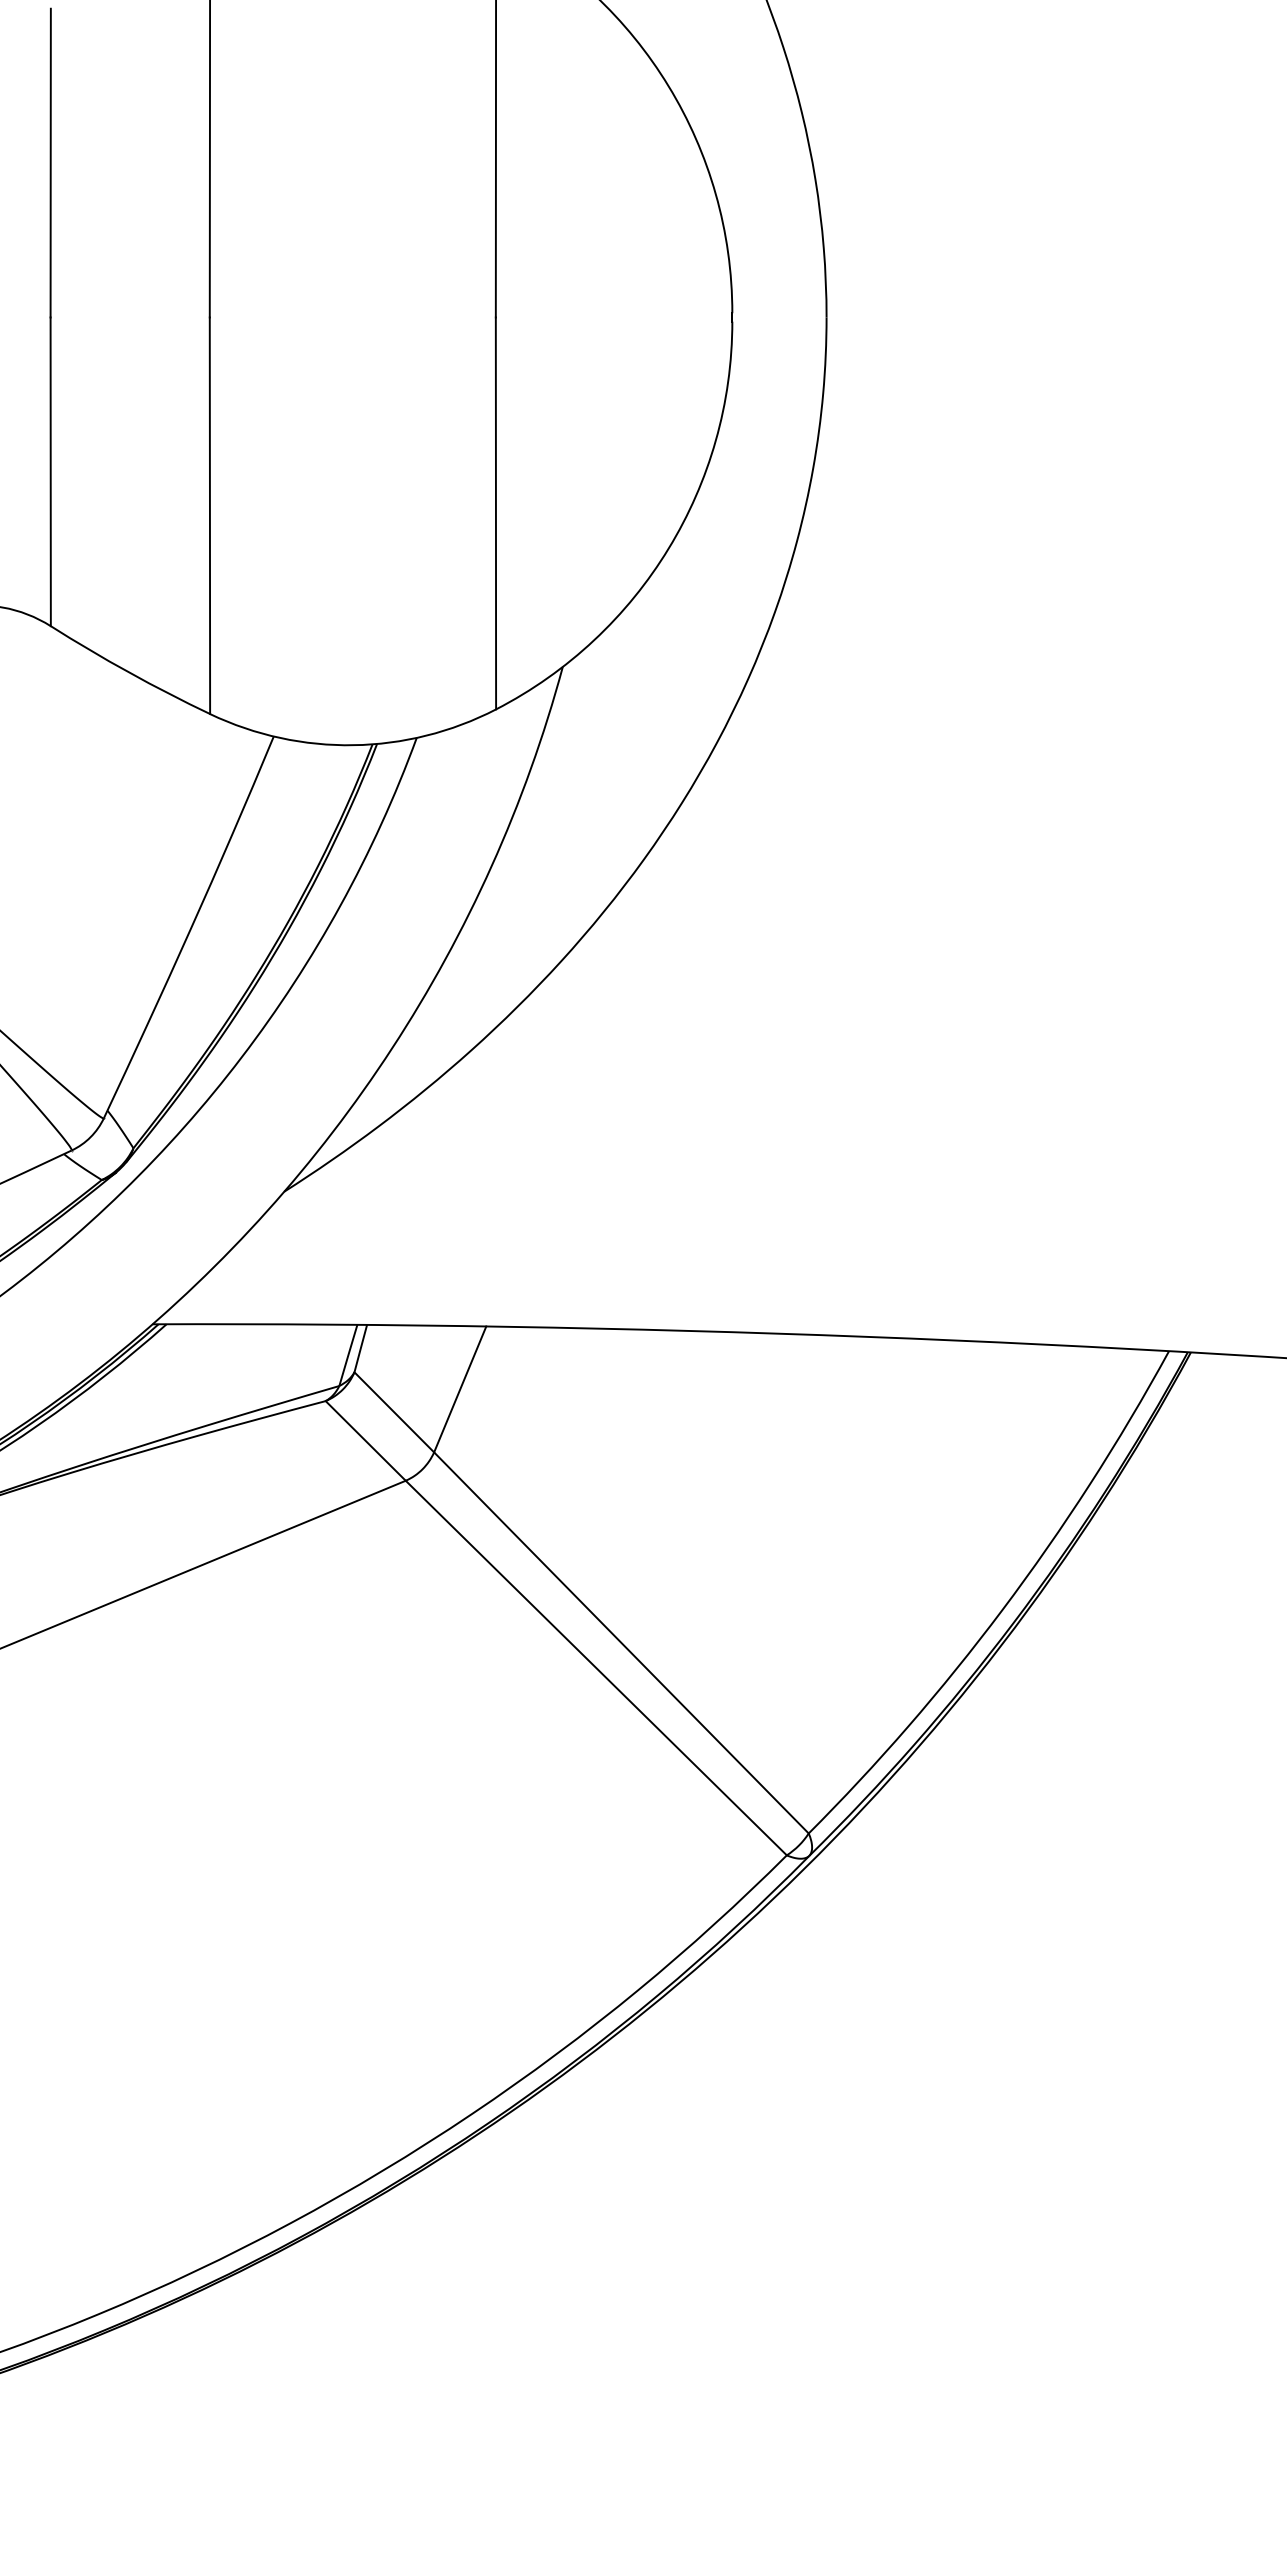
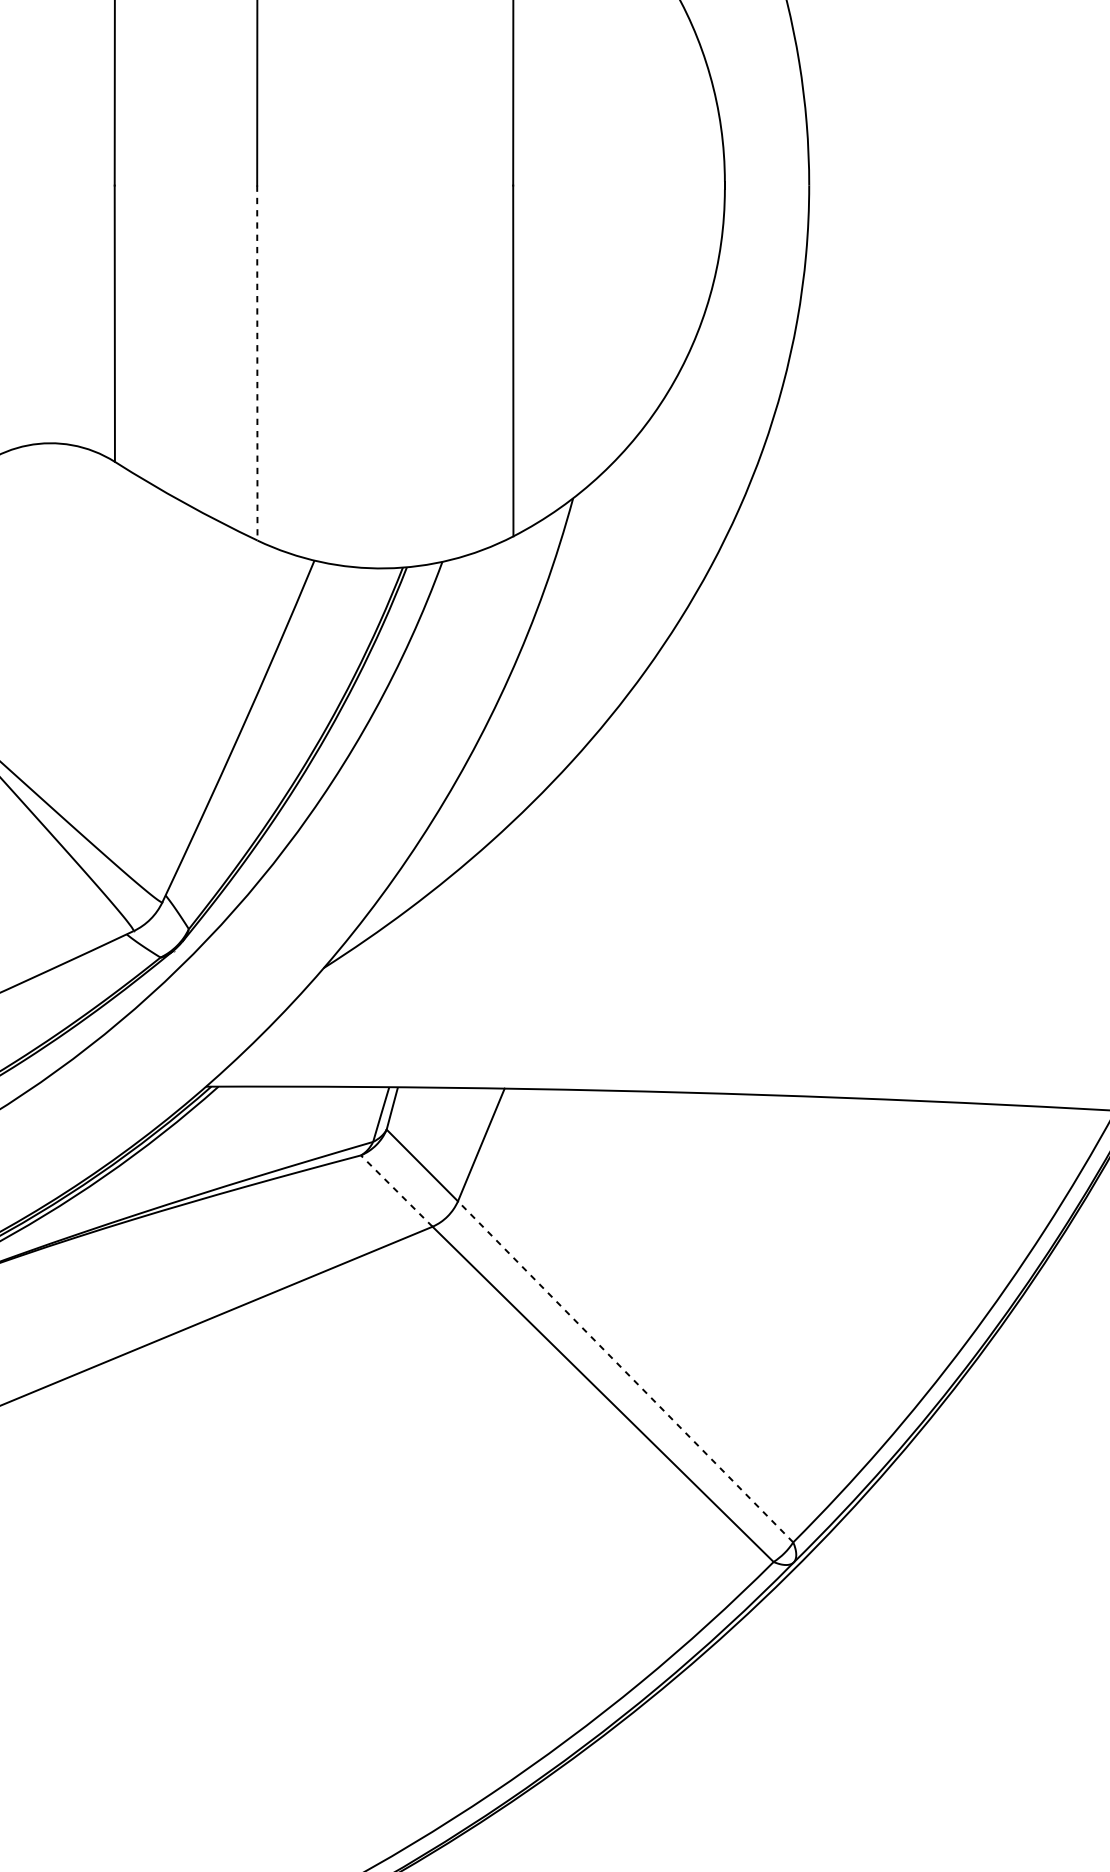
line: (209, 516) -> (256, 363), solid -> dashed
line: (365, 1440) -> (396, 1190), solid -> dashed
line: (621, 1642) -> (625, 1371), solid -> dashed

